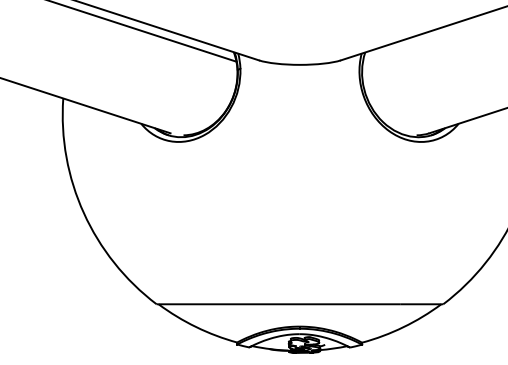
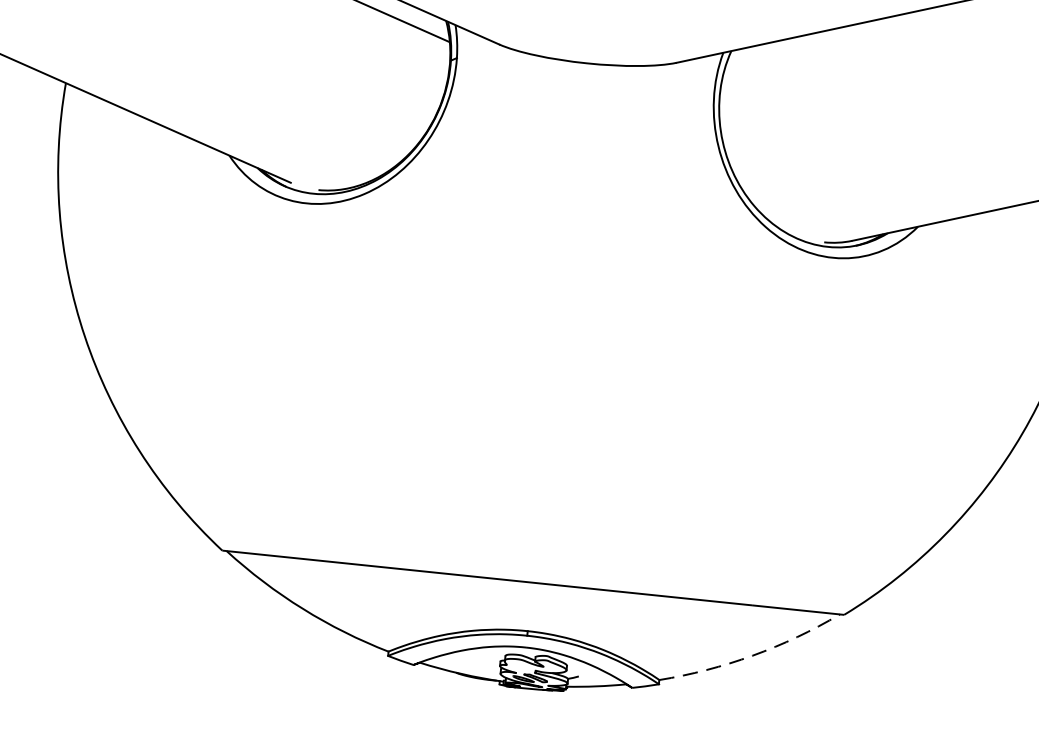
arc: (403, 327) -> (752, 656), solid -> dashed

